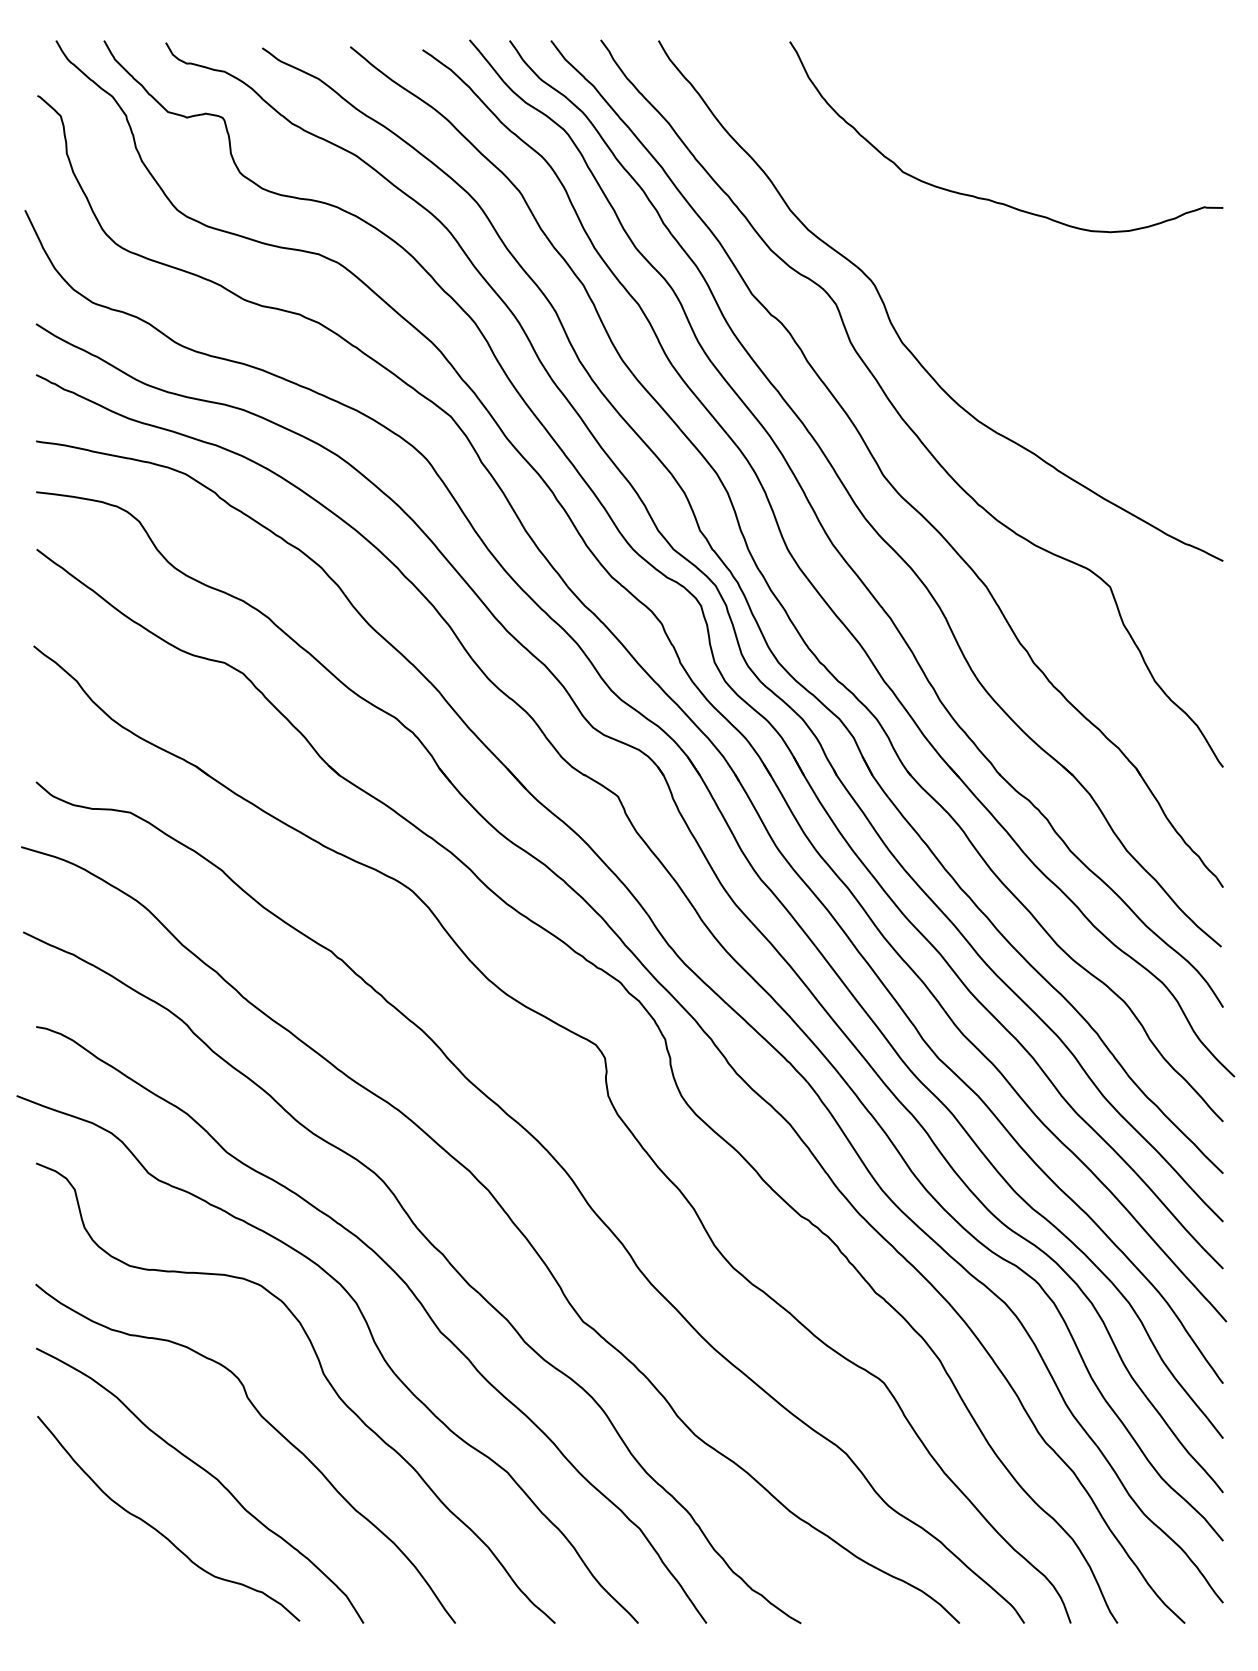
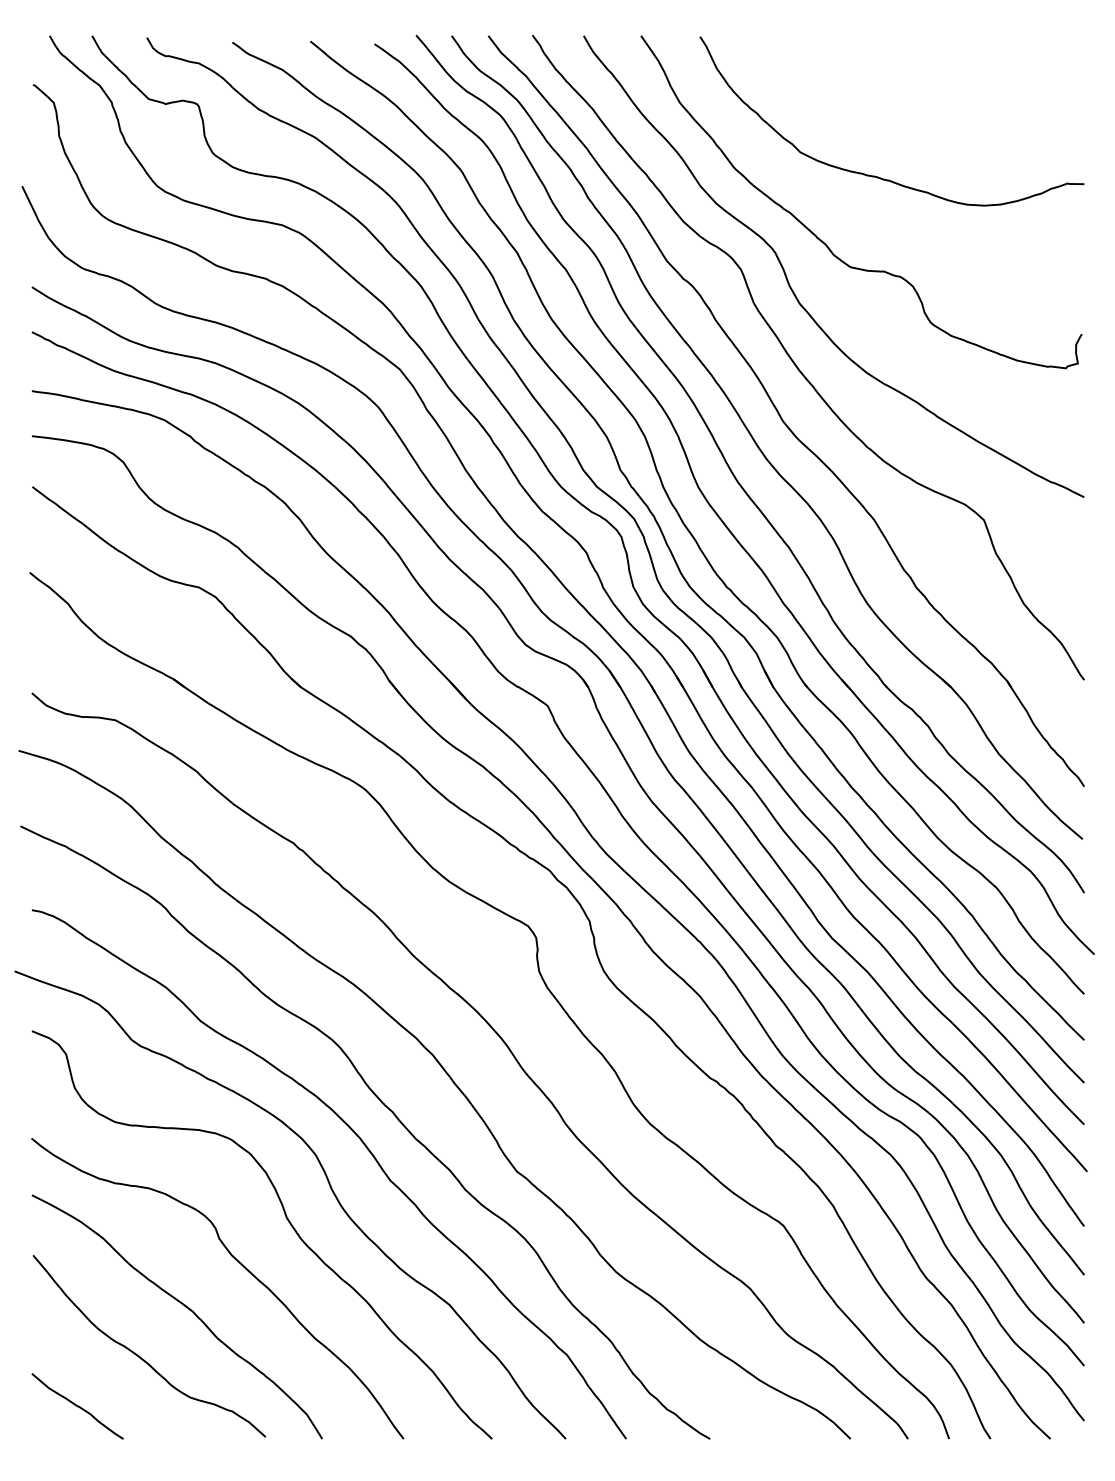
curve: (931, 274) -> (825, 243), added
curve: (87, 1586) -> (77, 1406), added

